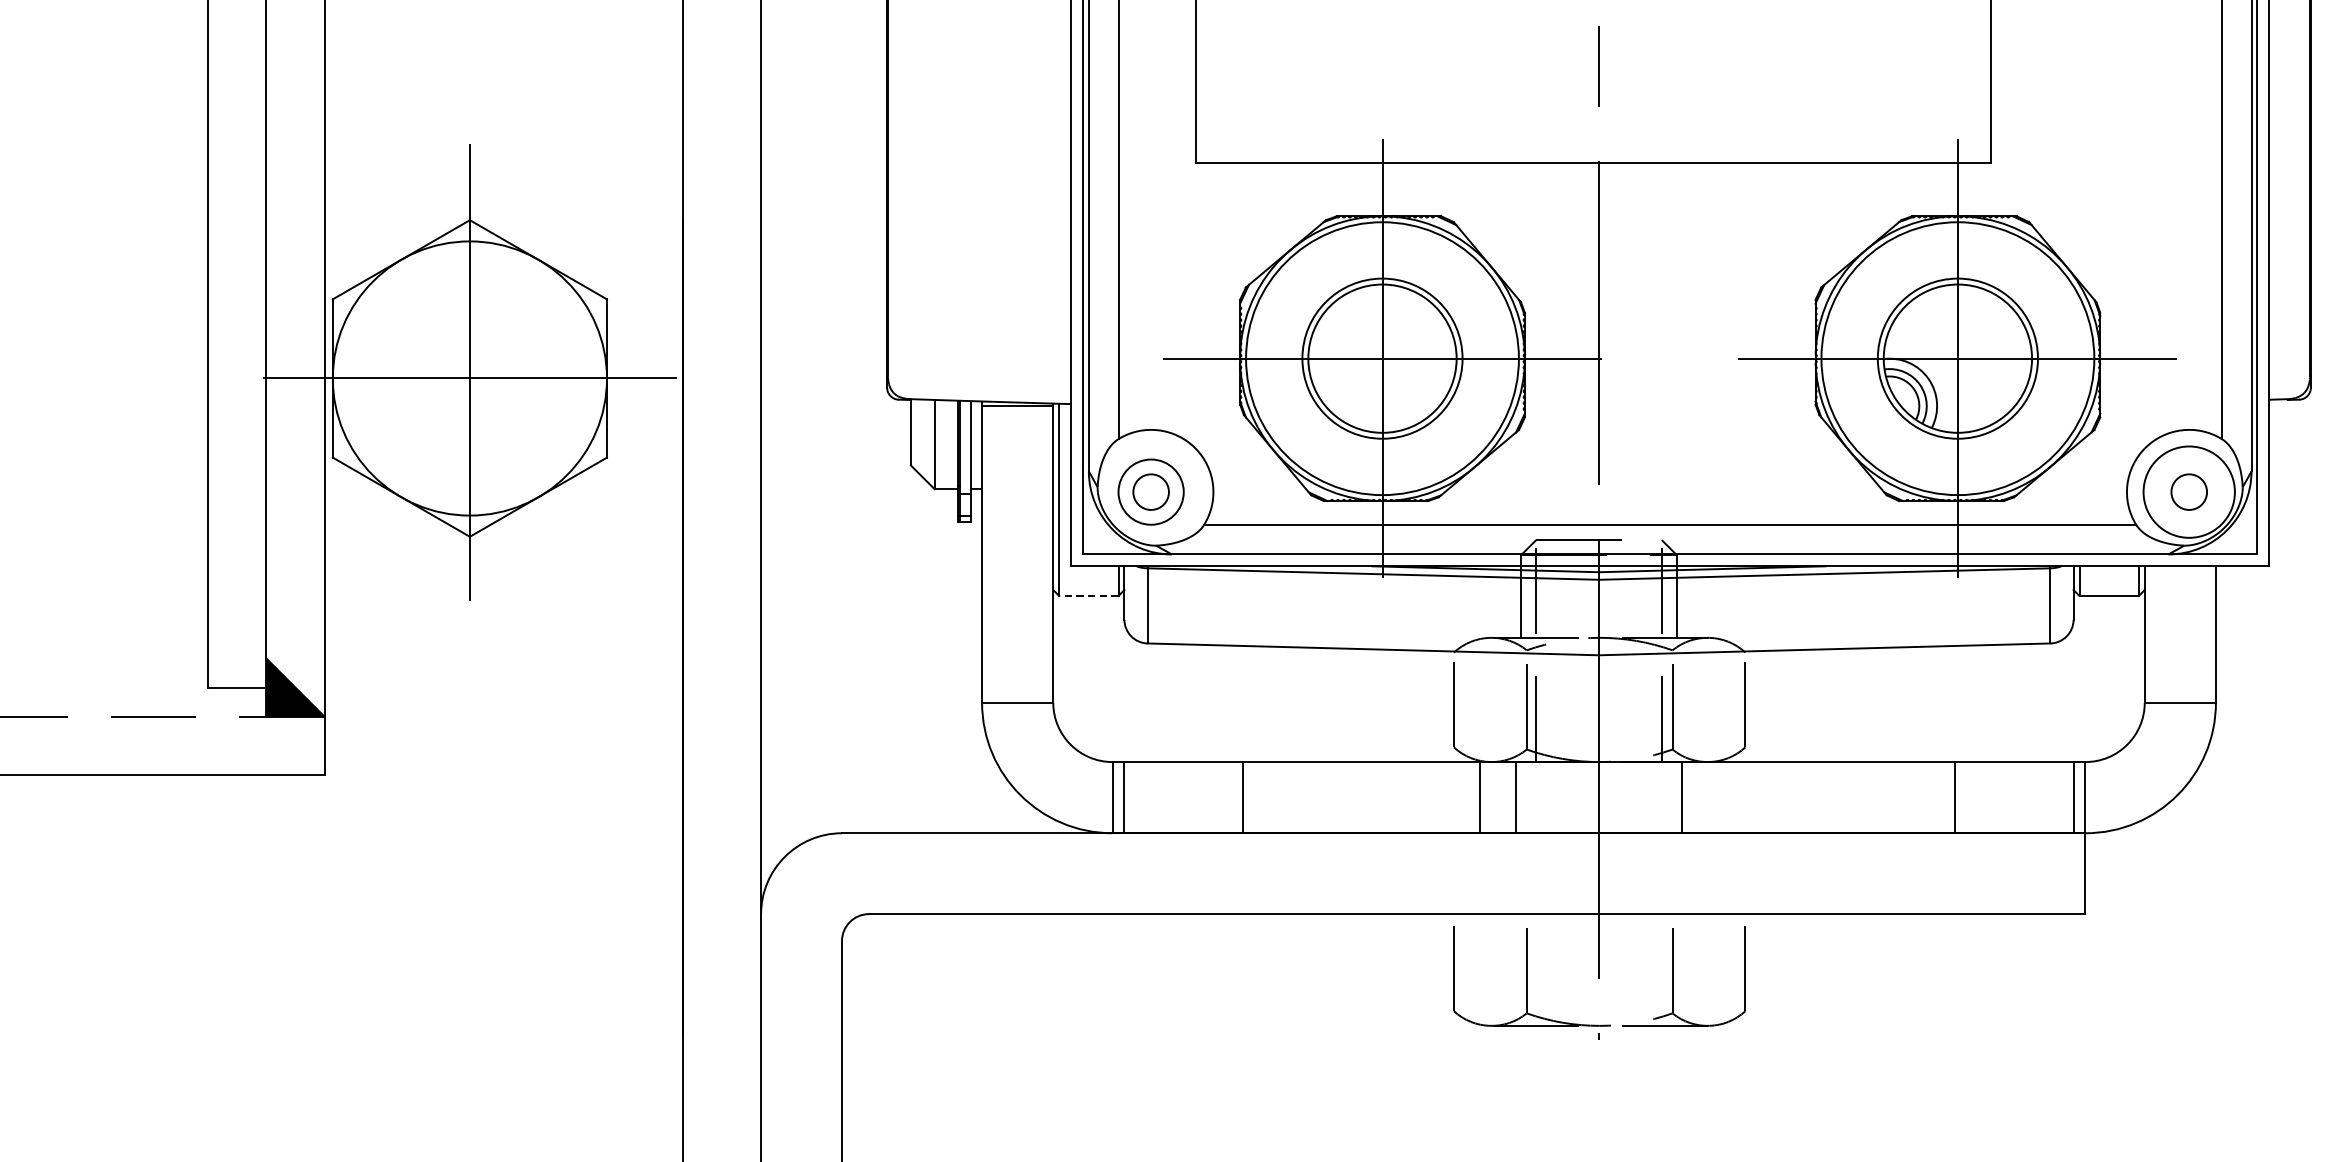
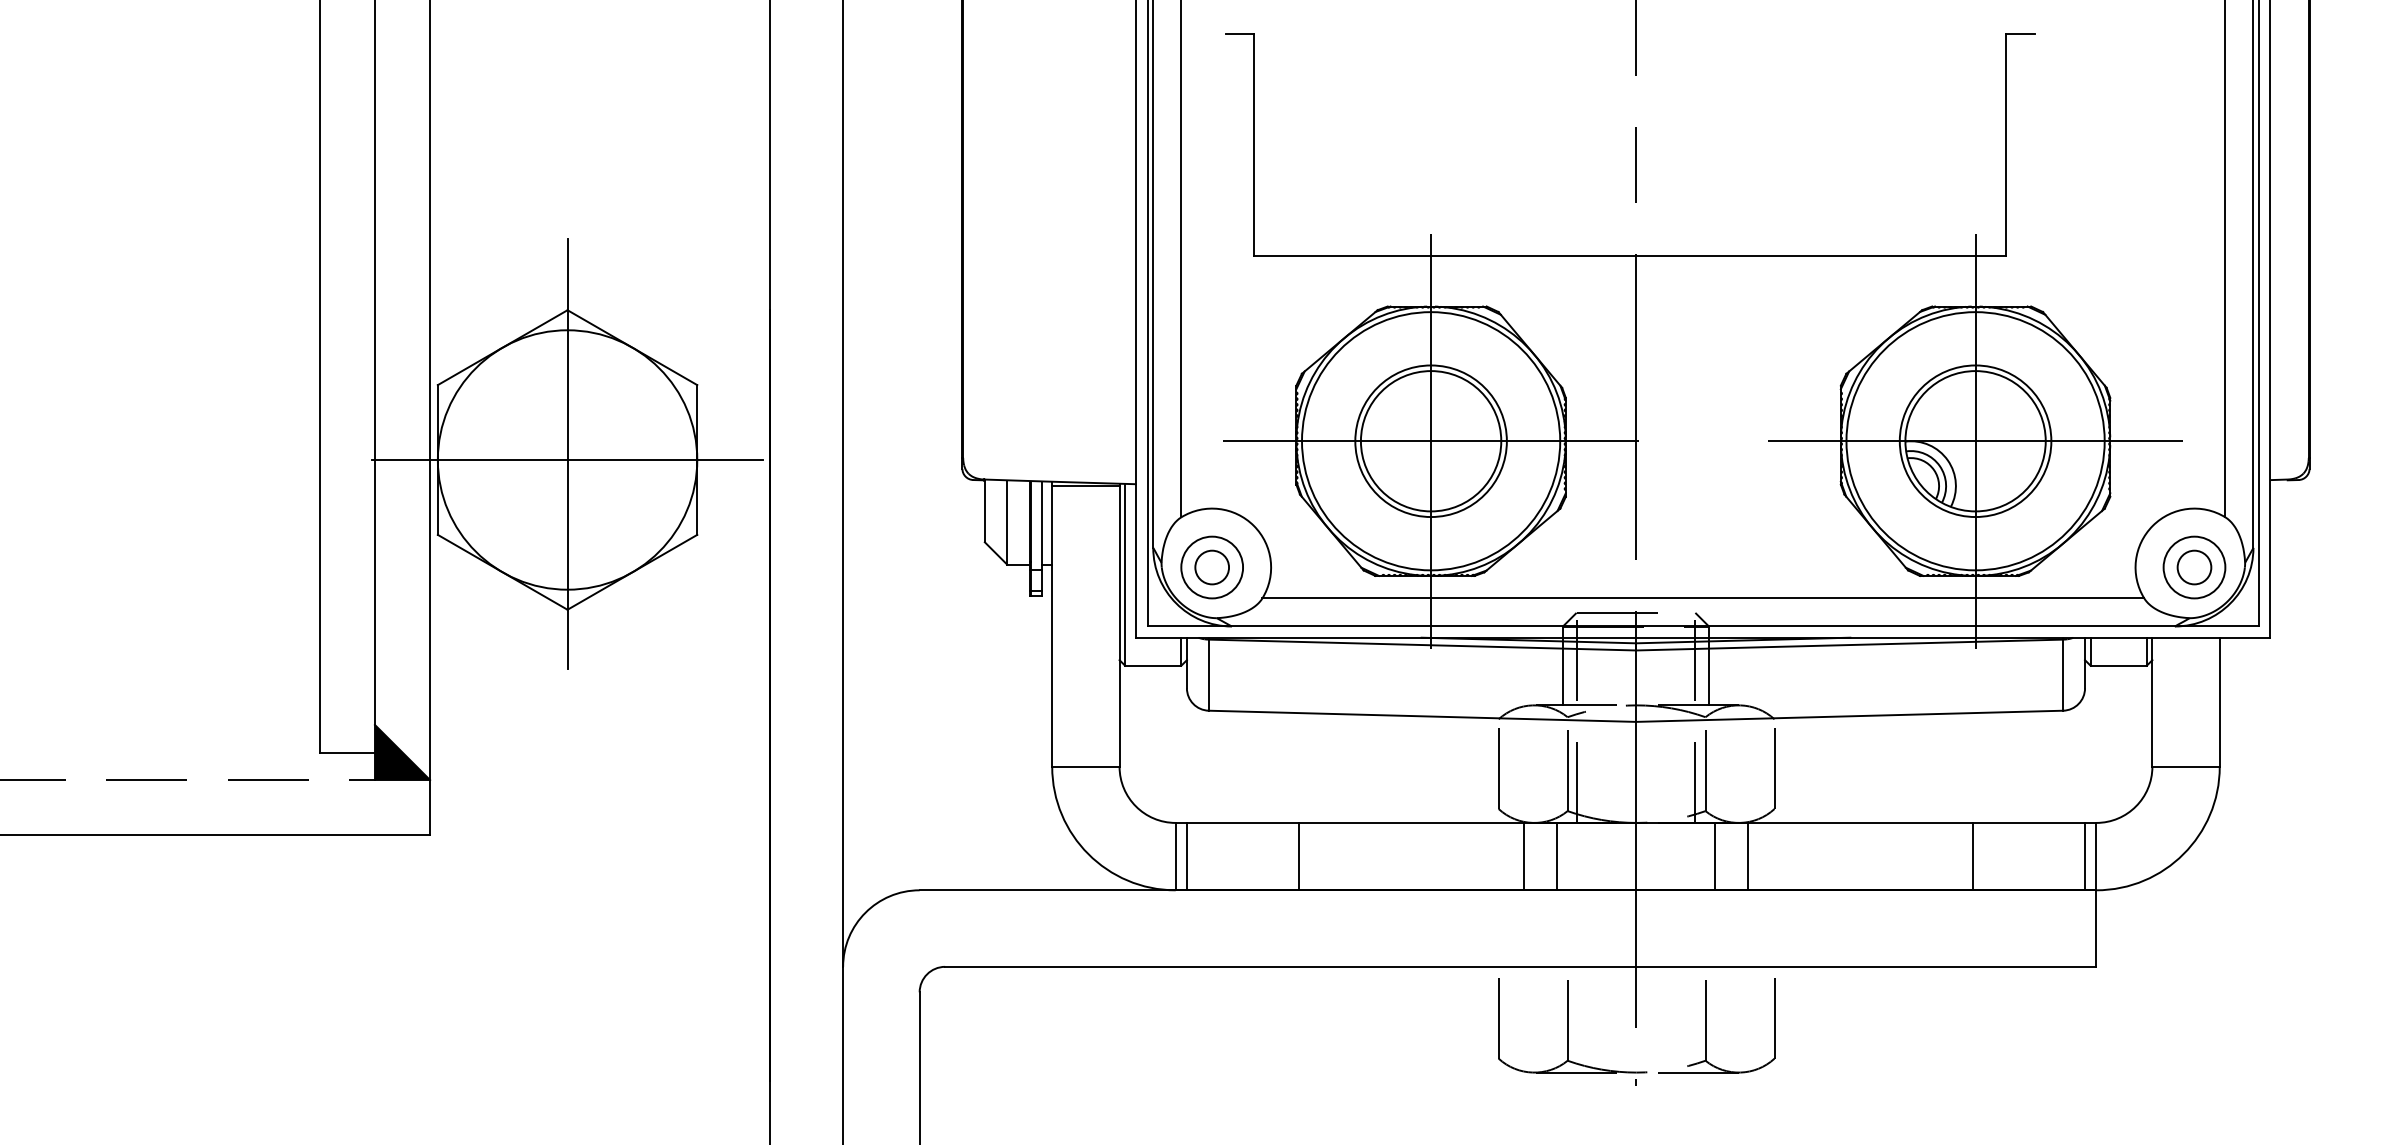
circle: (2189, 492) -> (2194, 567), size x0.71
line: (1088, 595) -> (1152, 665), dashed -> solid
line: (1717, 797) -> (1748, 856), added

